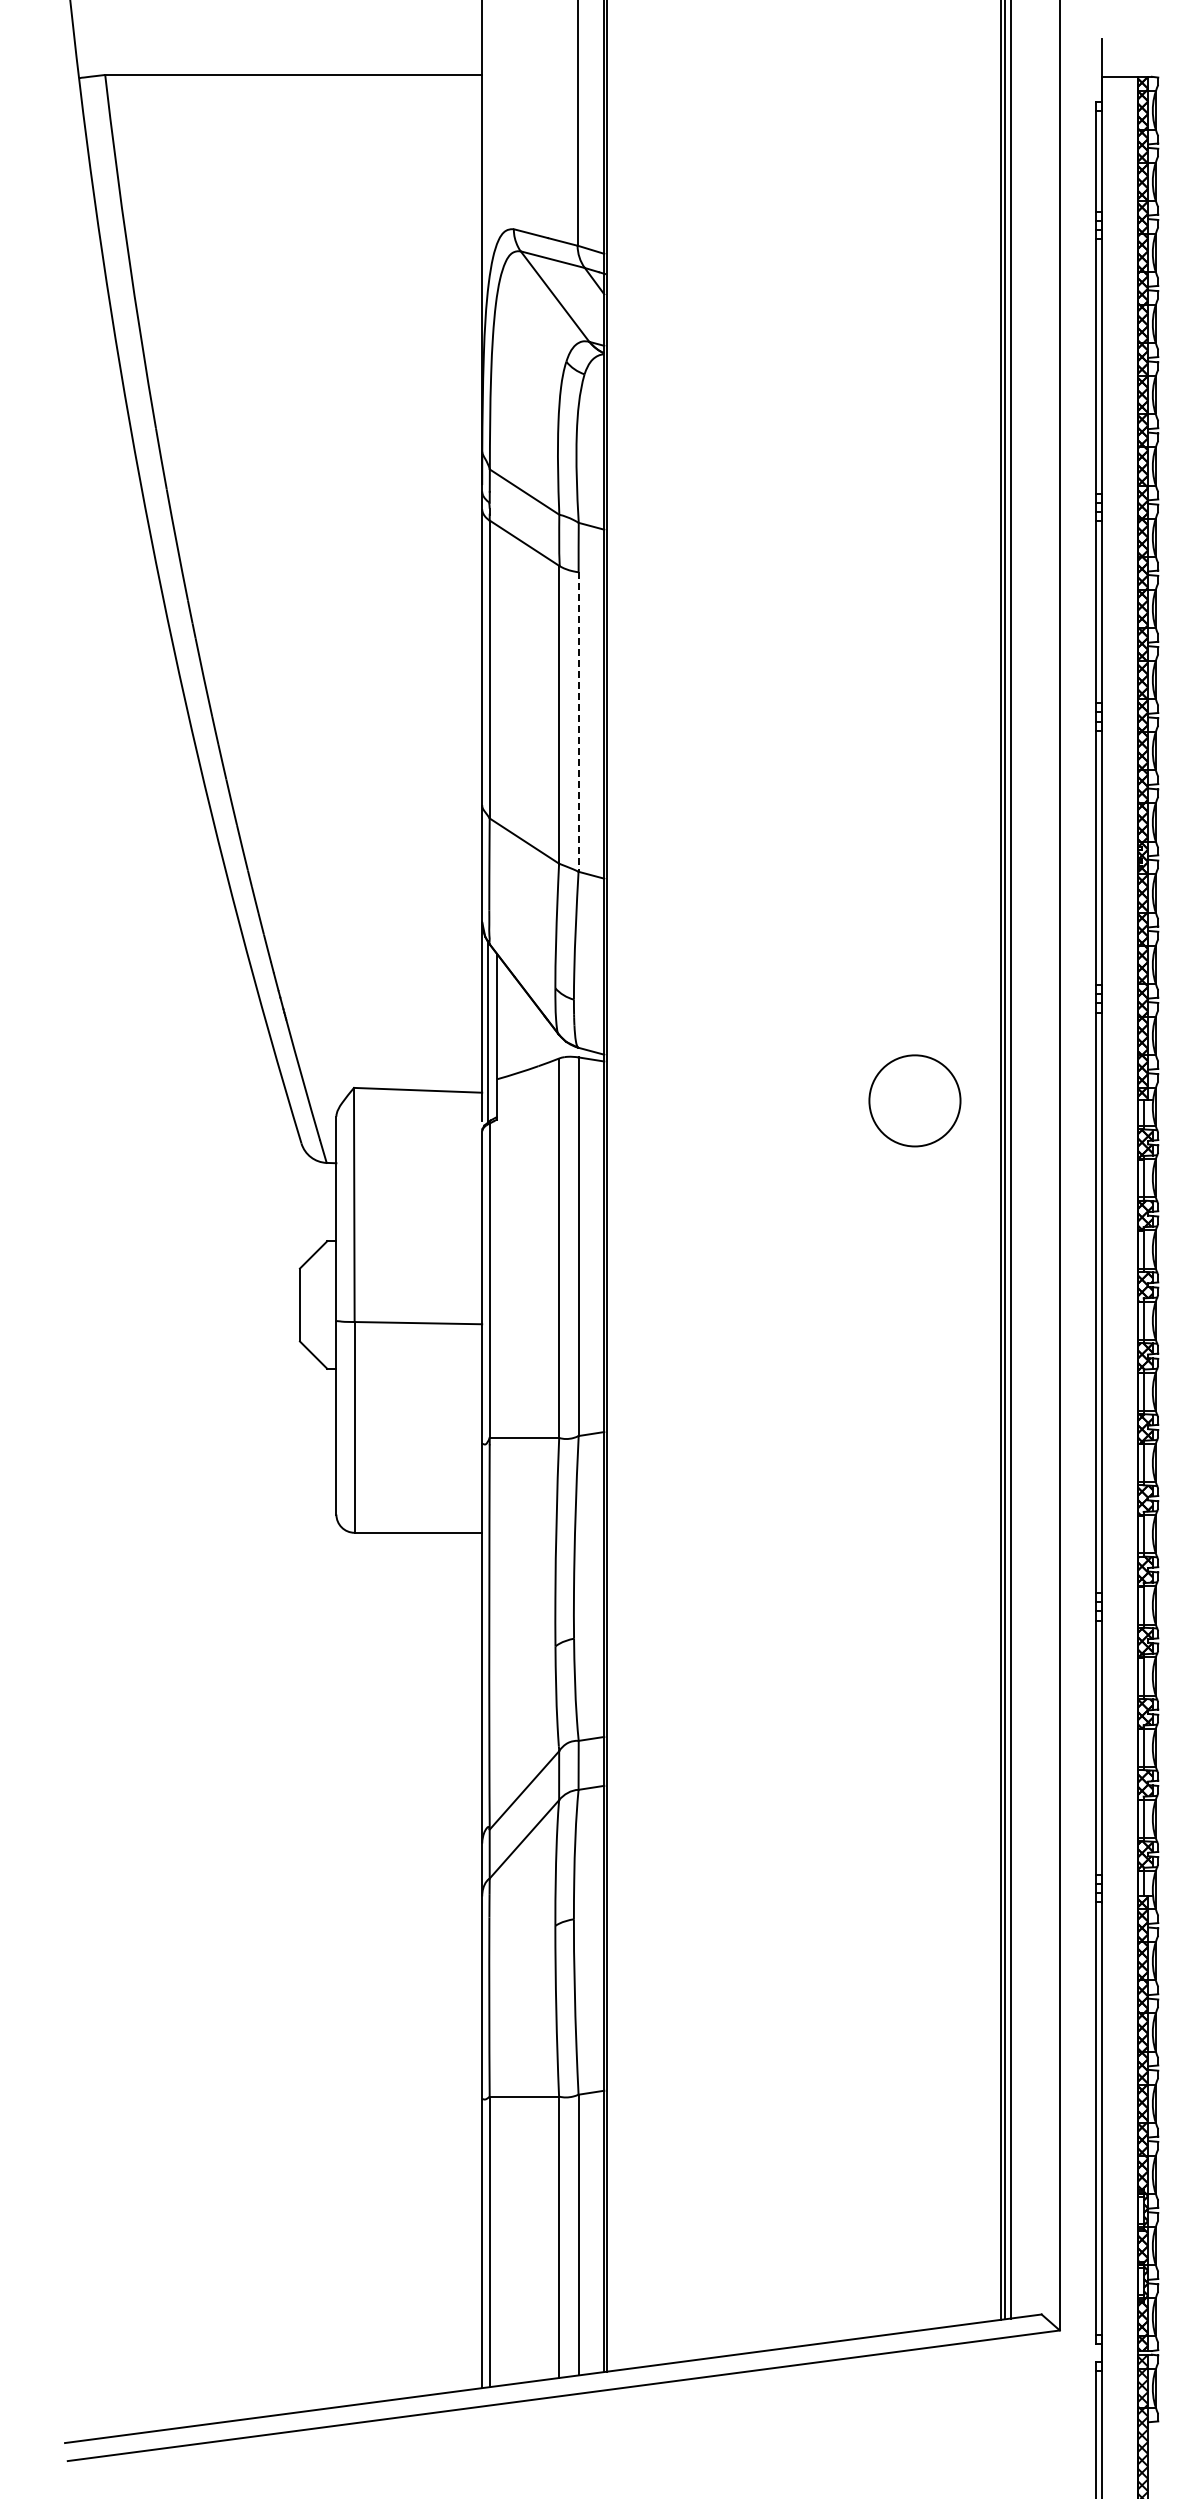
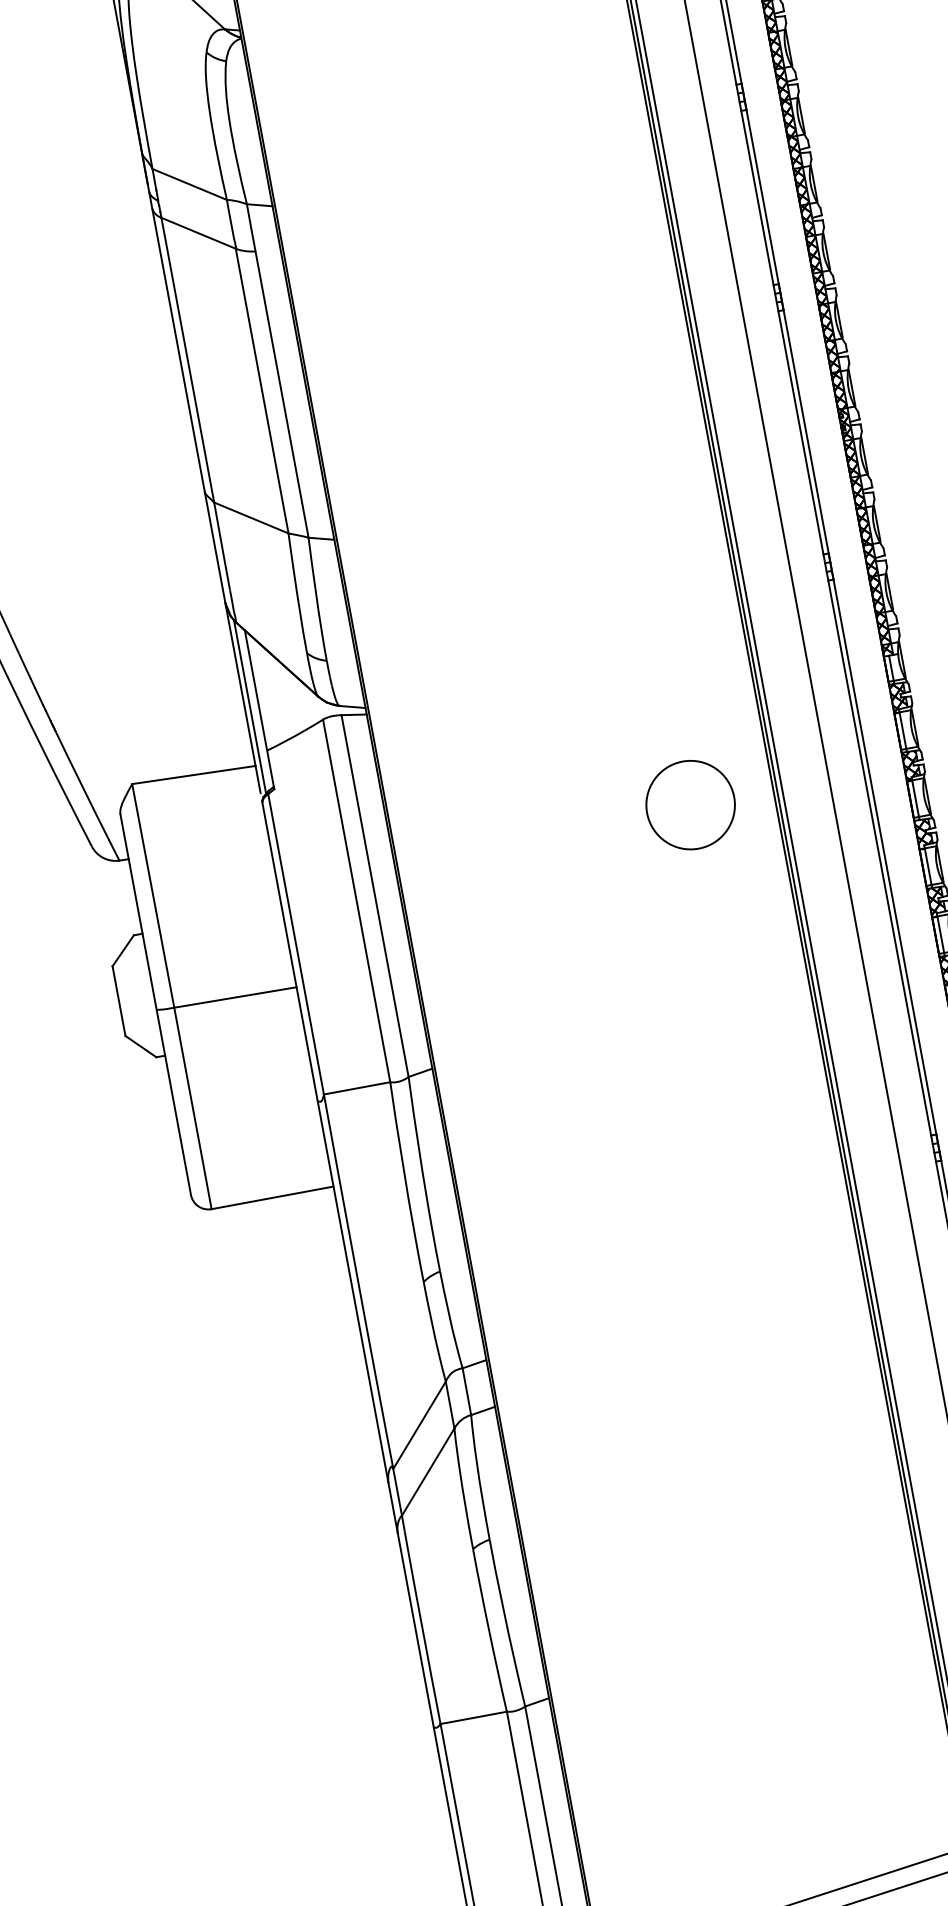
line: (578, 722) -> (282, 395), dashed -> solid
part: (914, 1100) -> (690, 804), moved

